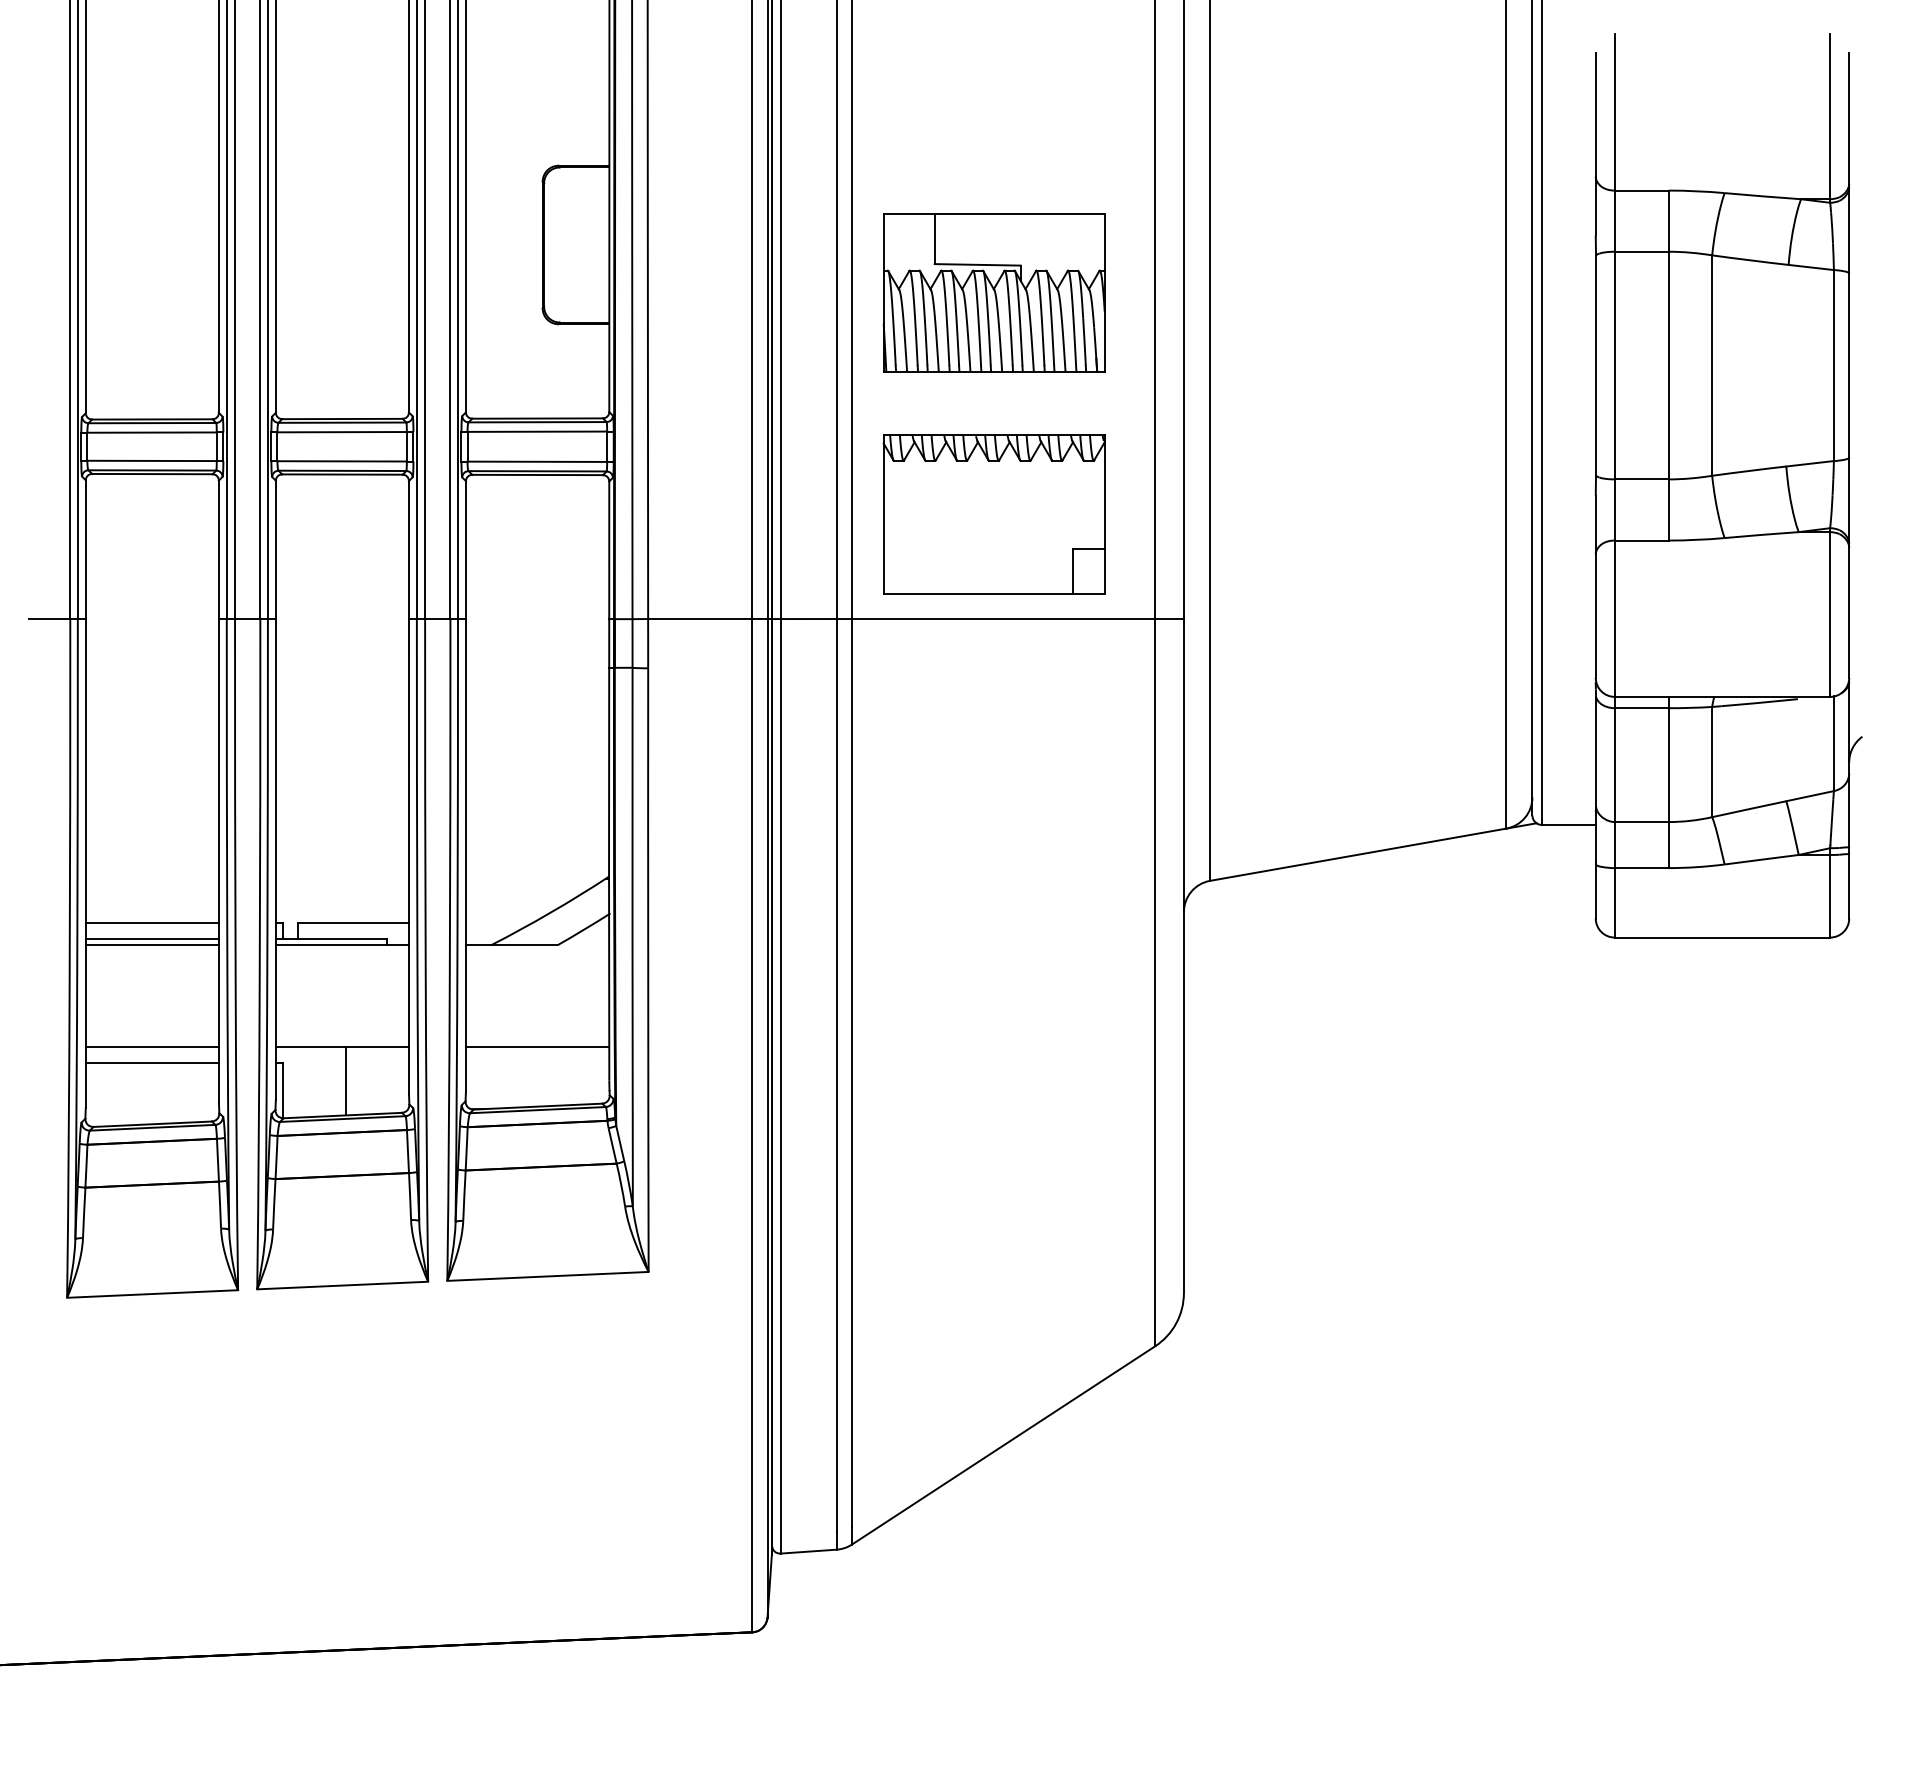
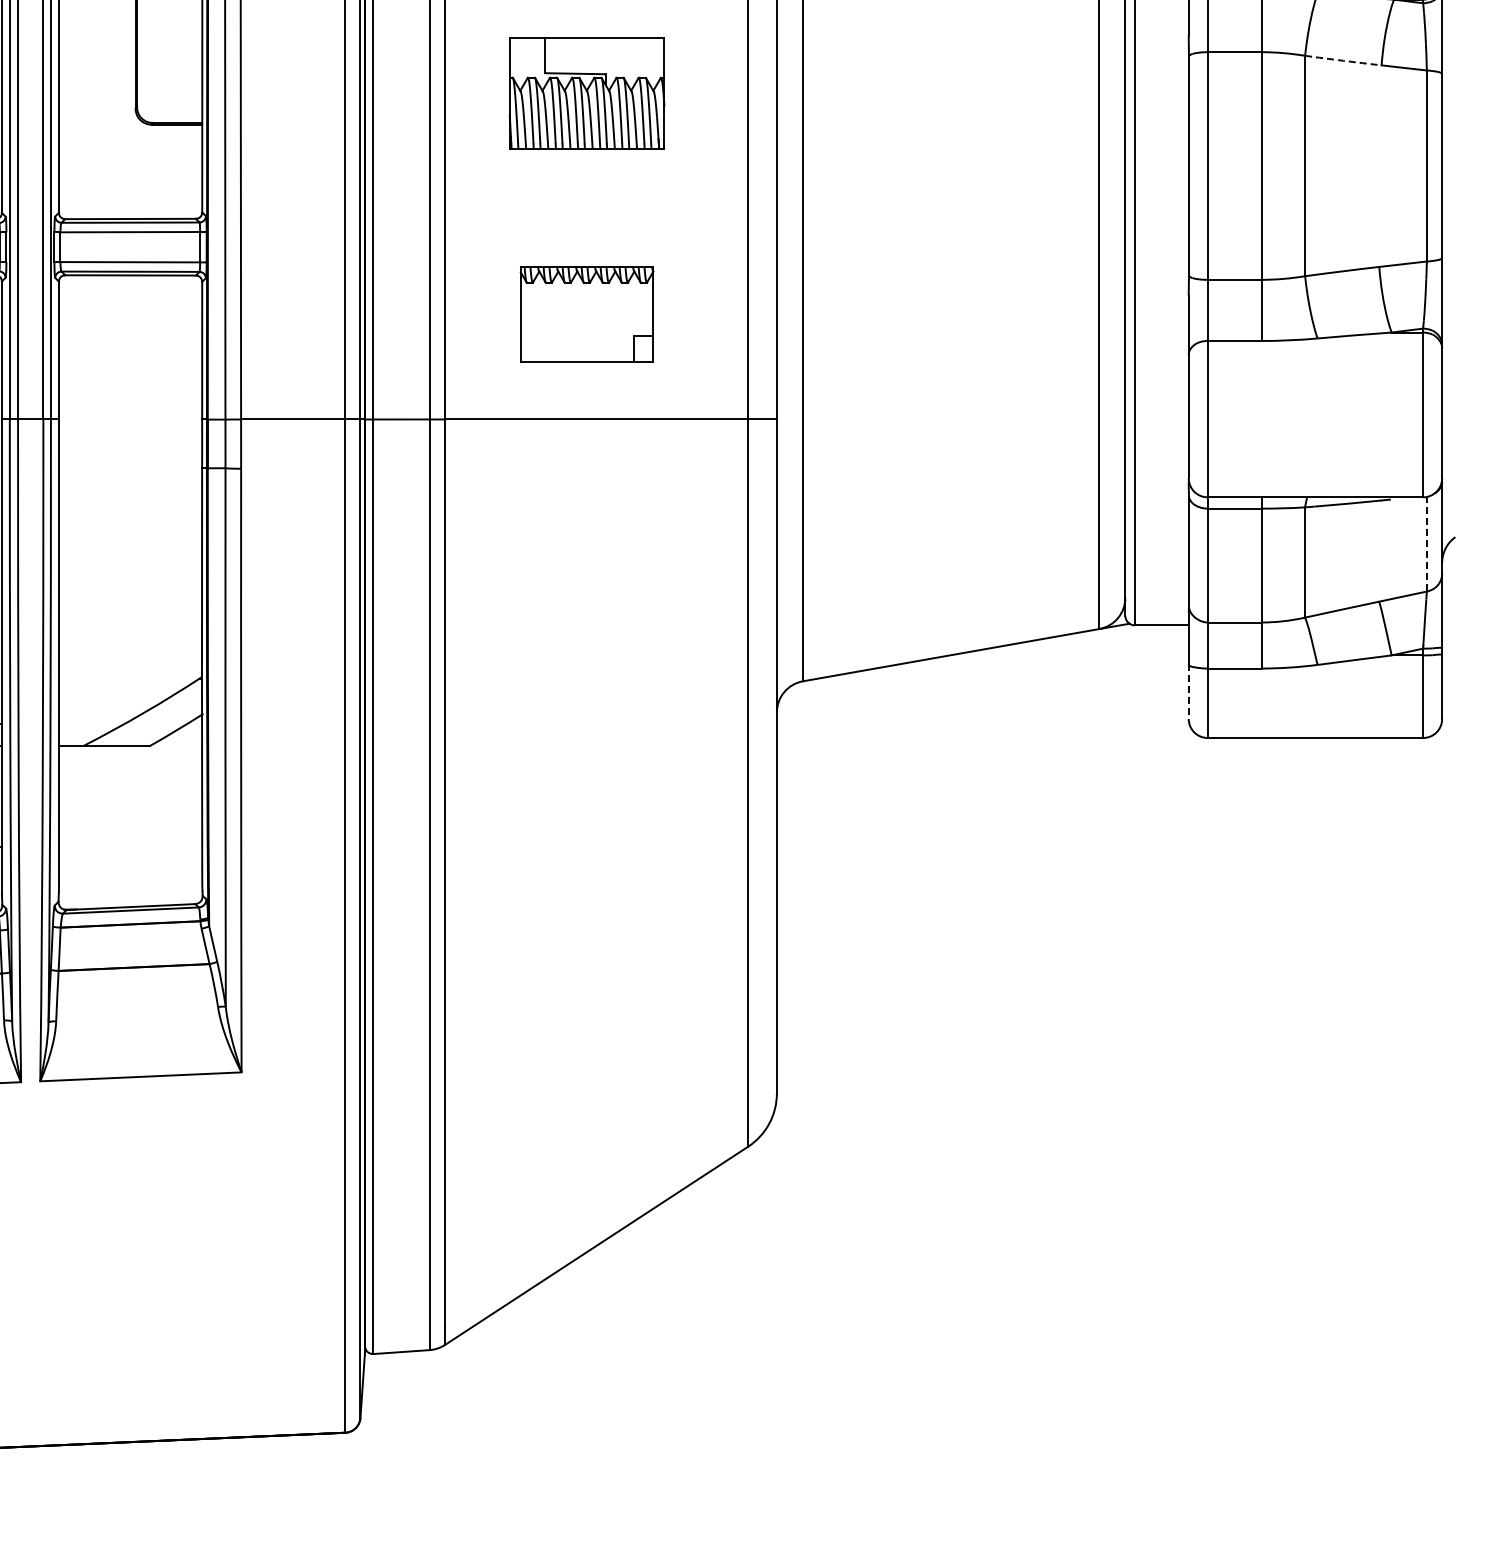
arc: (1750, 260) -> (1343, 60), solid -> dashed
part: (993, 292) -> (586, 92), size x0.7
part: (993, 514) -> (586, 314), size x0.6
line: (1833, 743) -> (1426, 543), solid -> dashed
line: (1595, 891) -> (1188, 691), solid -> dashed
line: (537, 1046) -> (130, 846), removed

